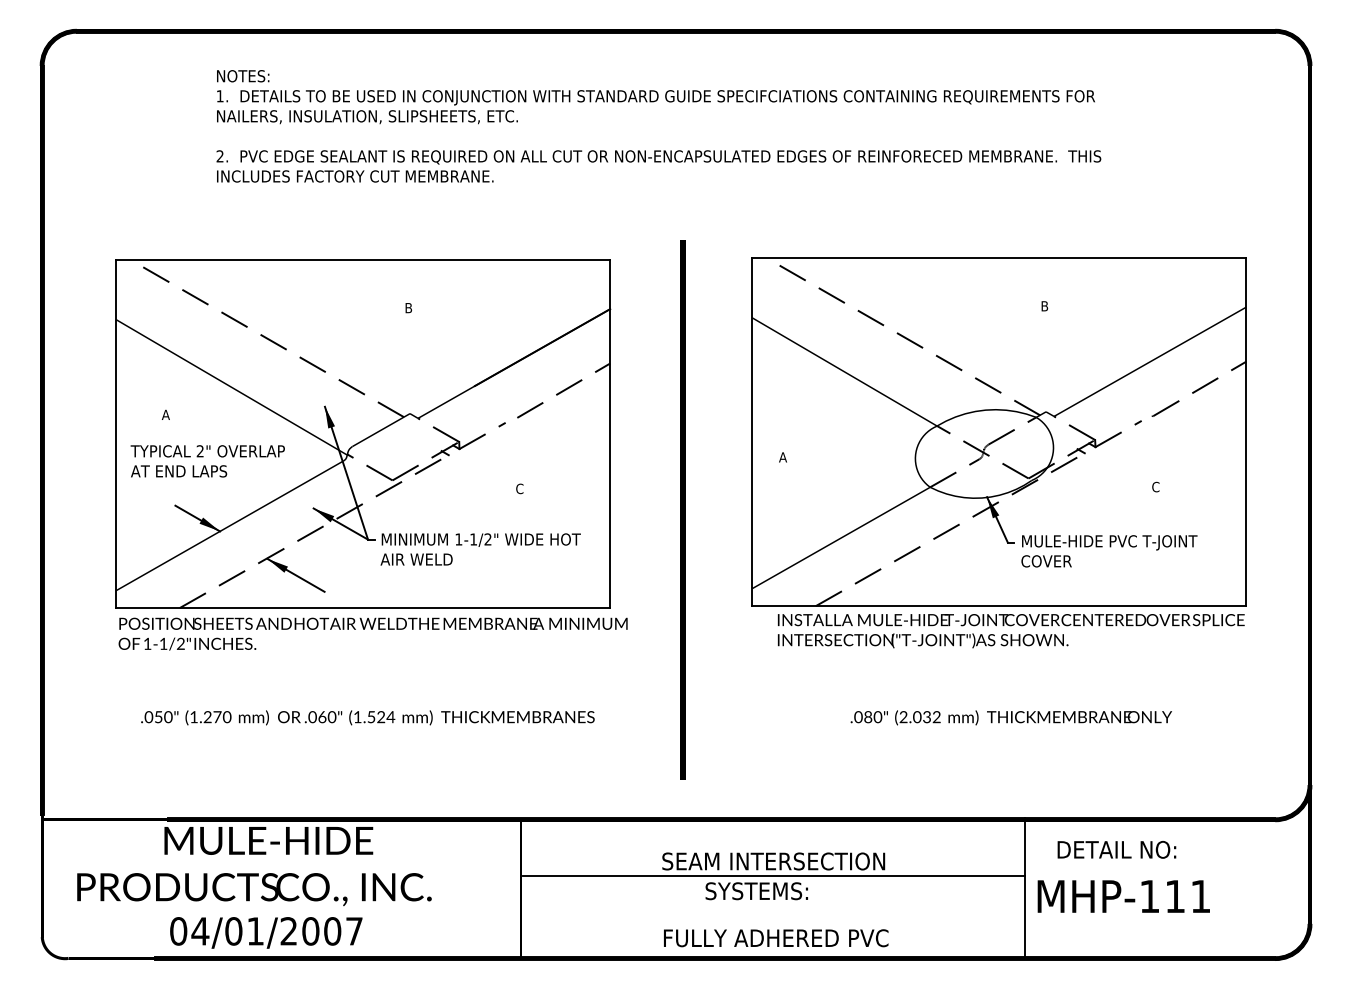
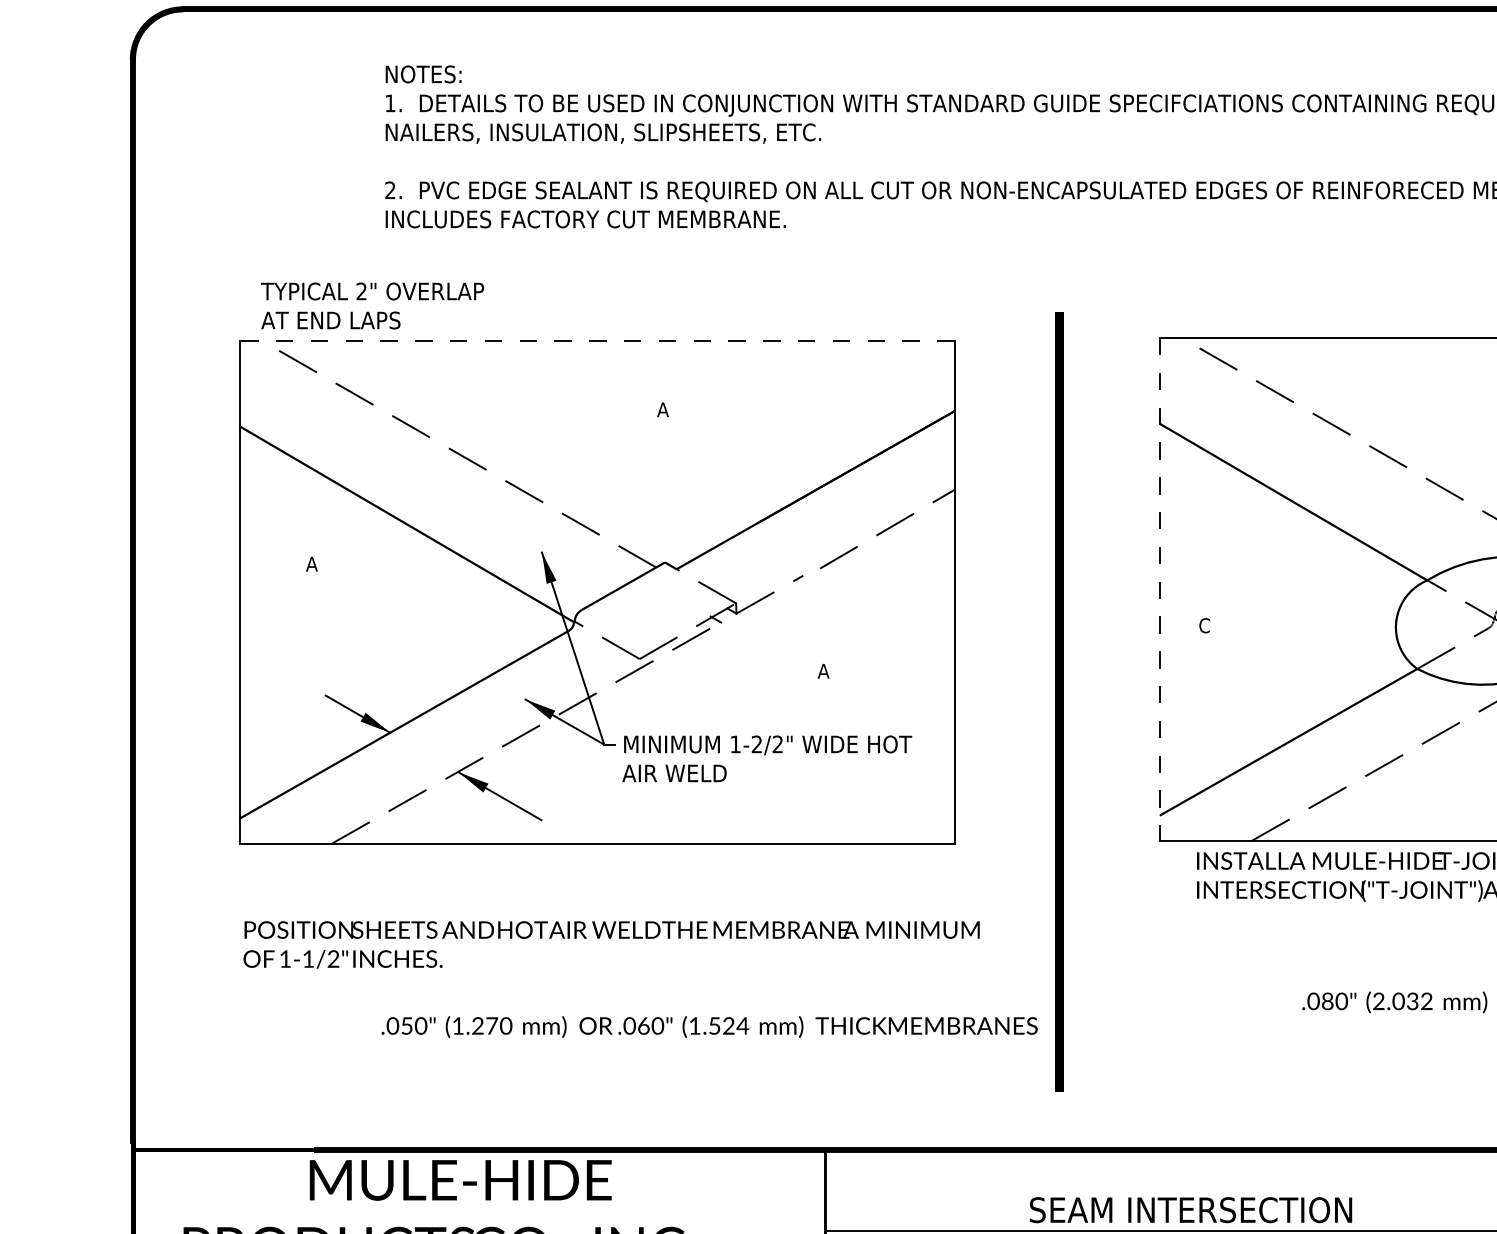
line: (363, 260) -> (597, 340), solid -> dashed
text: (408, 308) -> (662, 410), B -> A
line: (752, 432) -> (1160, 589), solid -> dashed
text: (783, 457) -> (1205, 625), A -> C
text: (207, 461) -> (372, 306), moved
text: (519, 488) -> (823, 670), C -> A
text: (473, 539) -> (756, 744), 1-1/2" -> 1-2/2"
text: (372, 633) -> (610, 944), moved
text: (367, 717) -> (709, 1026), moved

